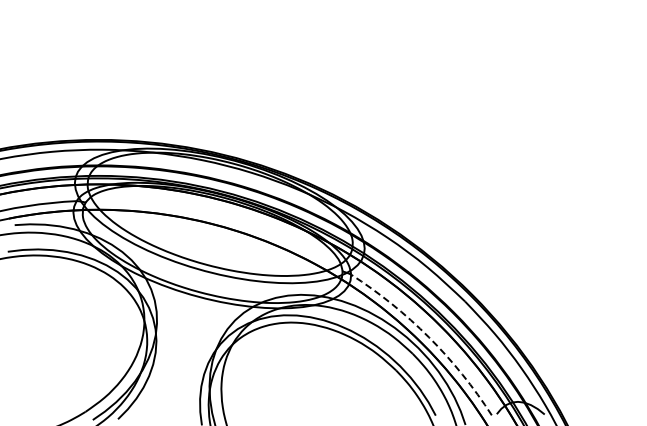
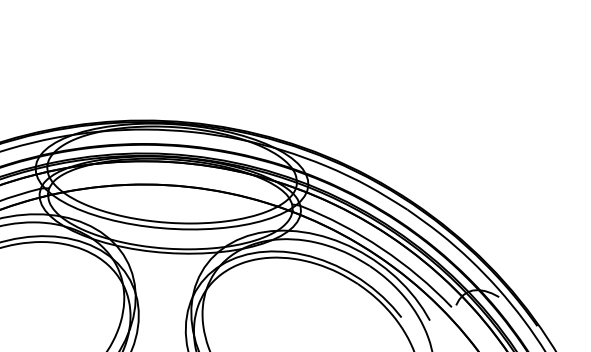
arc: (429, 337) -> (382, 248), dashed -> solid

